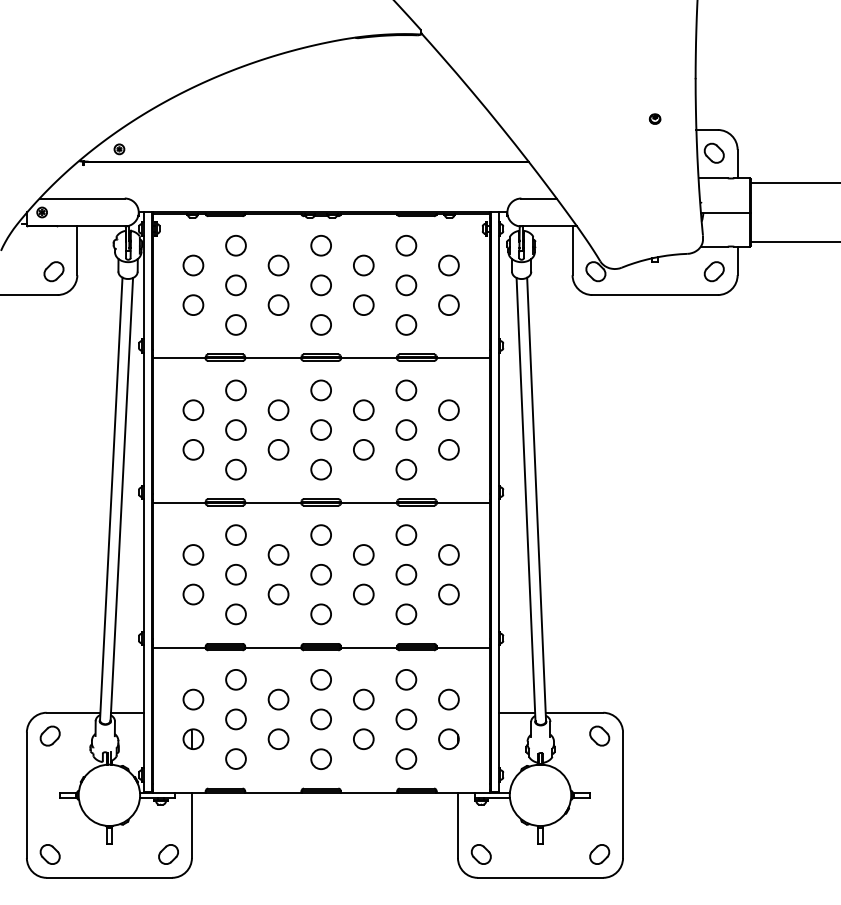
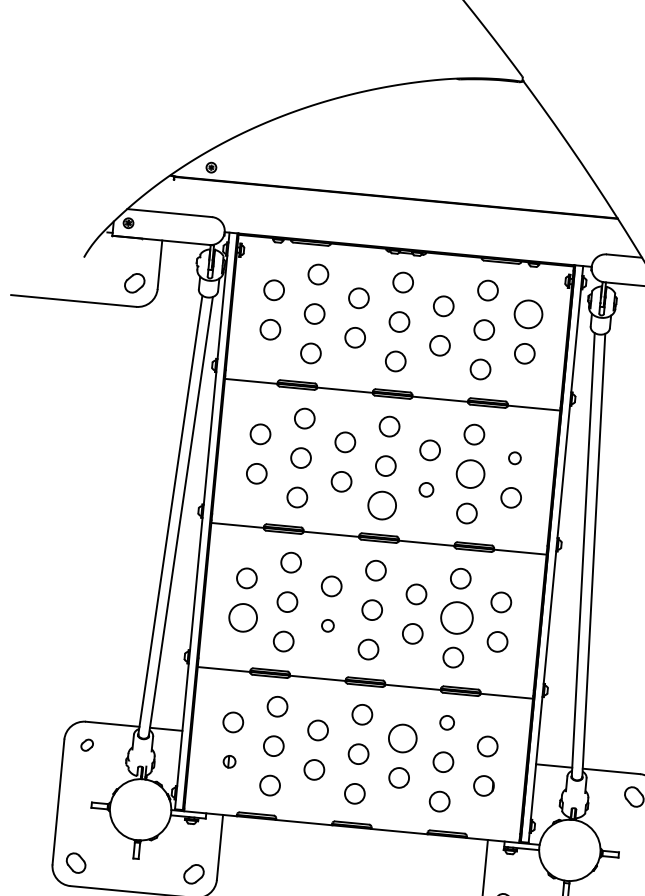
circle: (448, 265) -> (528, 314), size x1.4
circle: (448, 409) -> (514, 457), size x0.6
circle: (406, 429) -> (470, 473), size x1.4
circle: (363, 449) -> (426, 489), size x0.7
circle: (320, 469) -> (381, 505), size x1.4
circle: (406, 574) -> (457, 617), size x1.6
circle: (193, 594) -> (243, 617), size x1.4
circle: (278, 594) -> (327, 625), size x0.6
circle: (406, 679) -> (447, 722), size x0.7
circle: (363, 699) -> (402, 738), size x1.4
part: (49, 735) -> (86, 744), size x0.6
part: (193, 738) -> (229, 761), size x0.6

